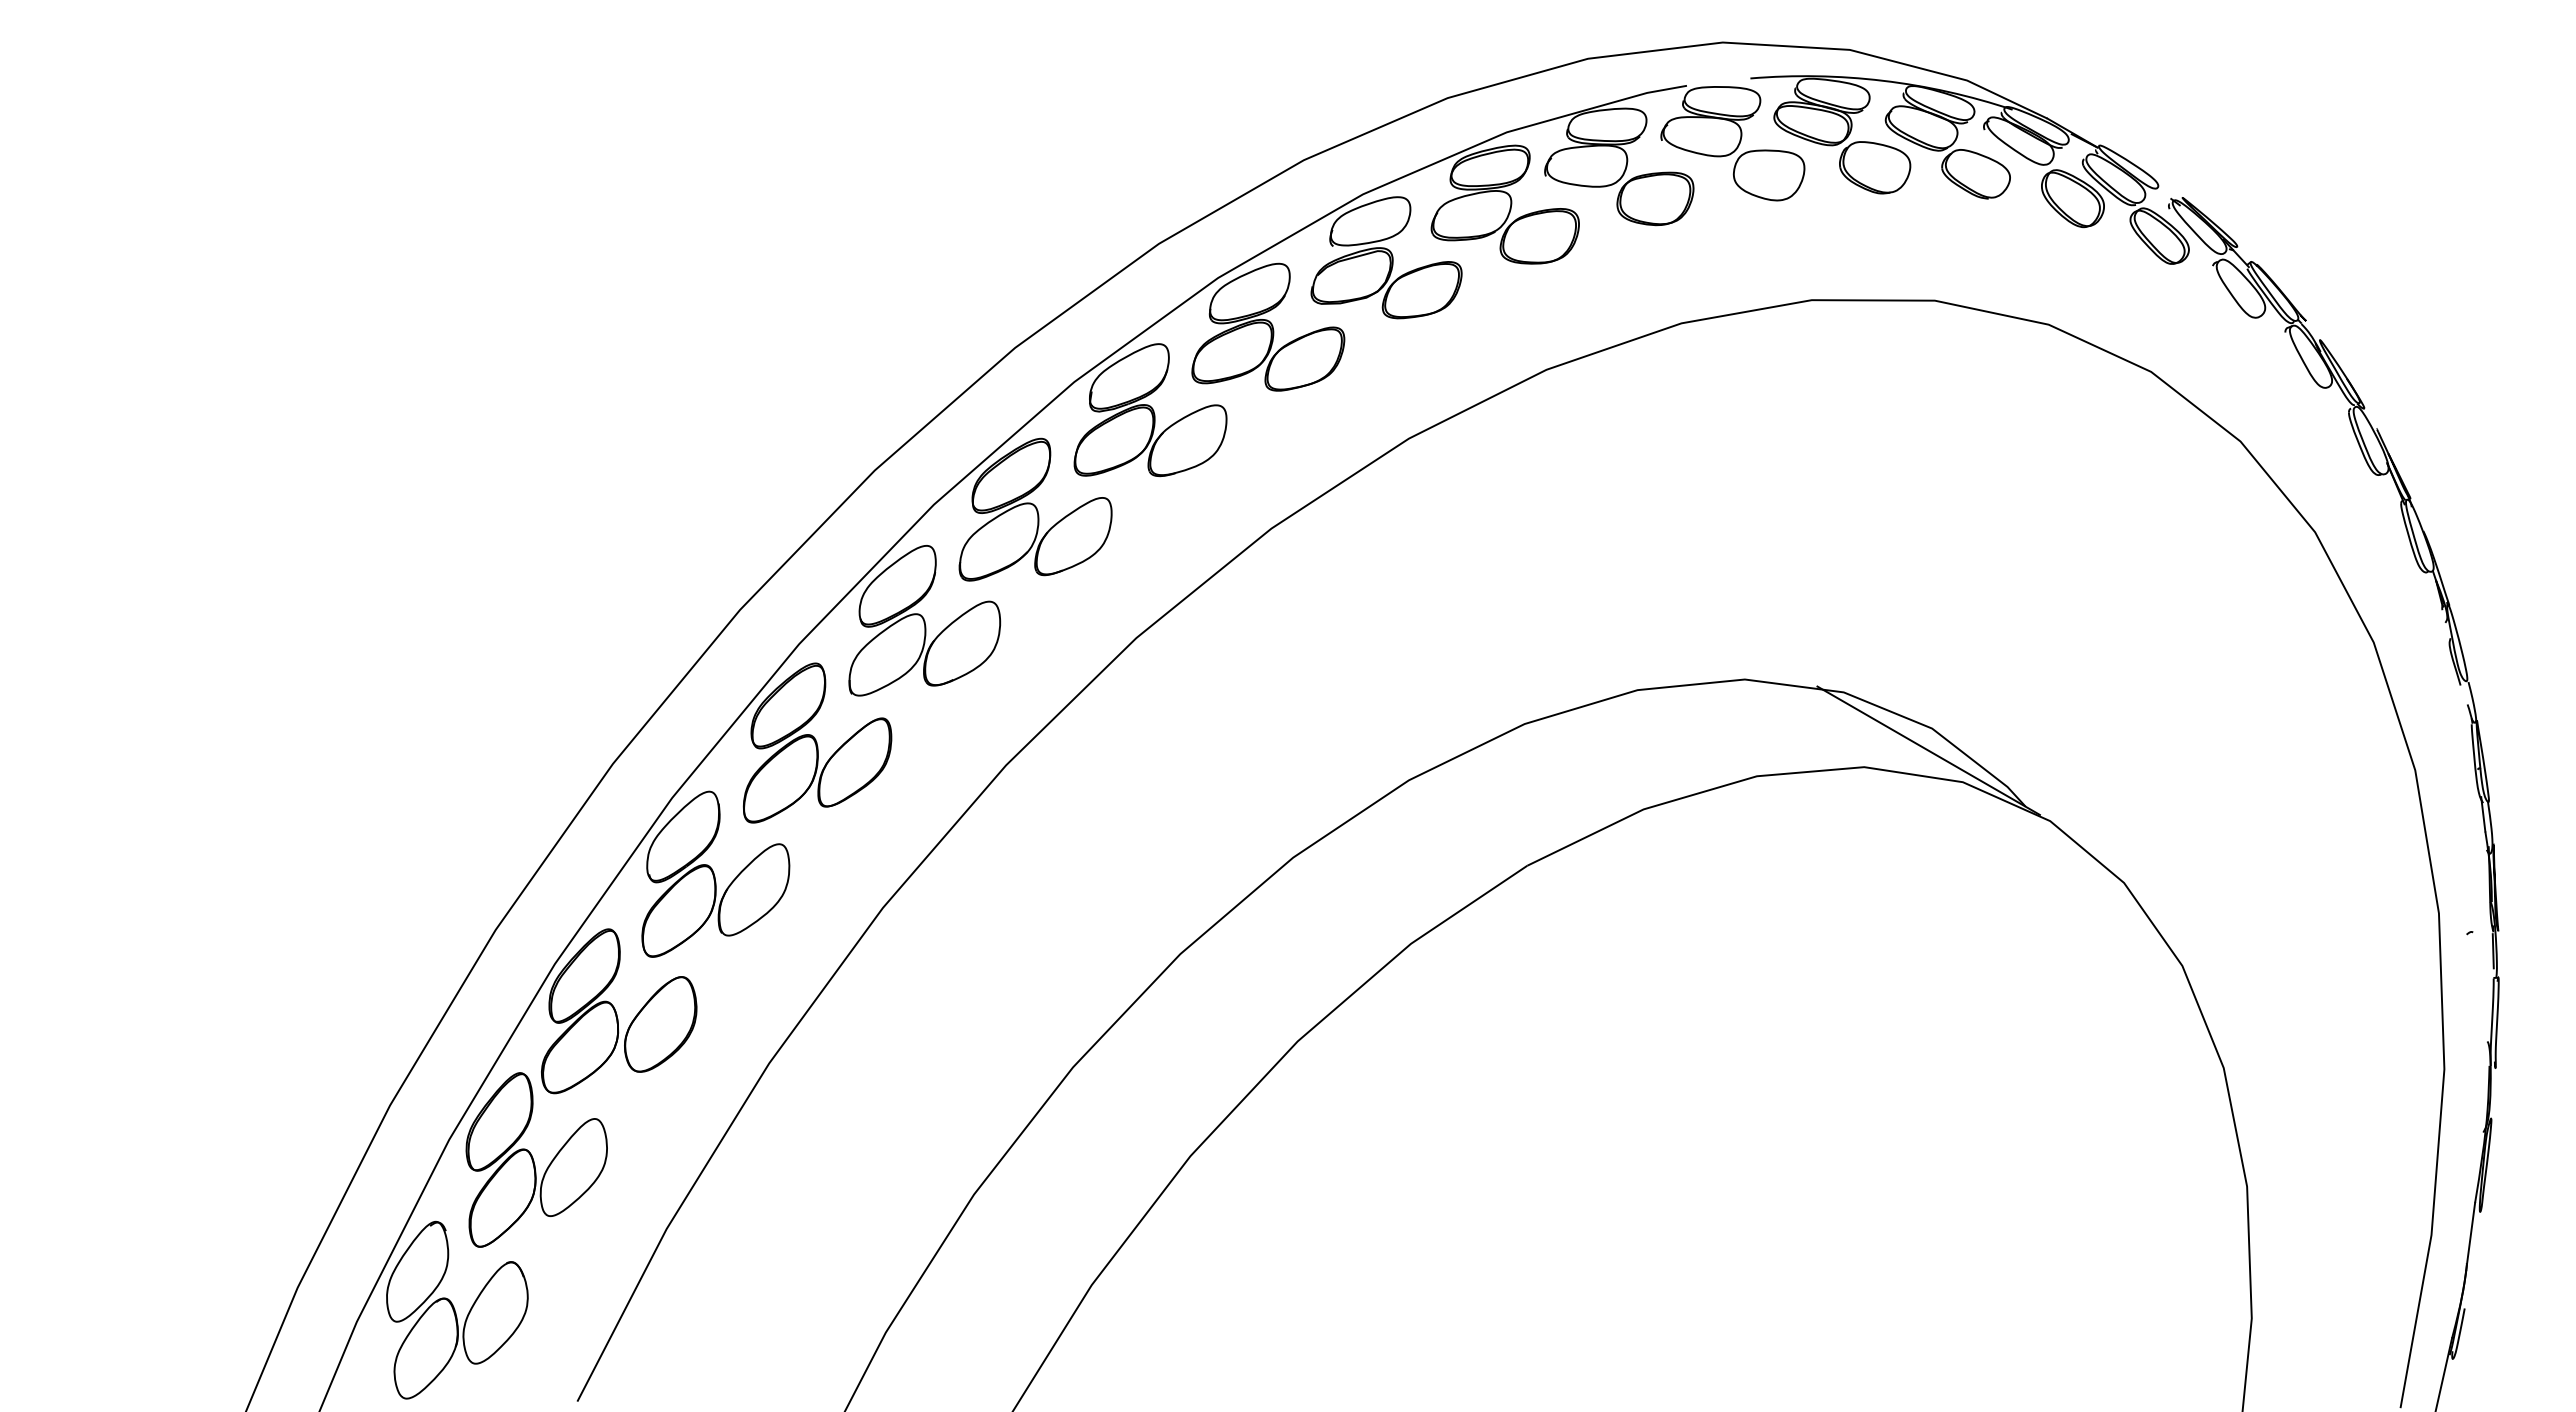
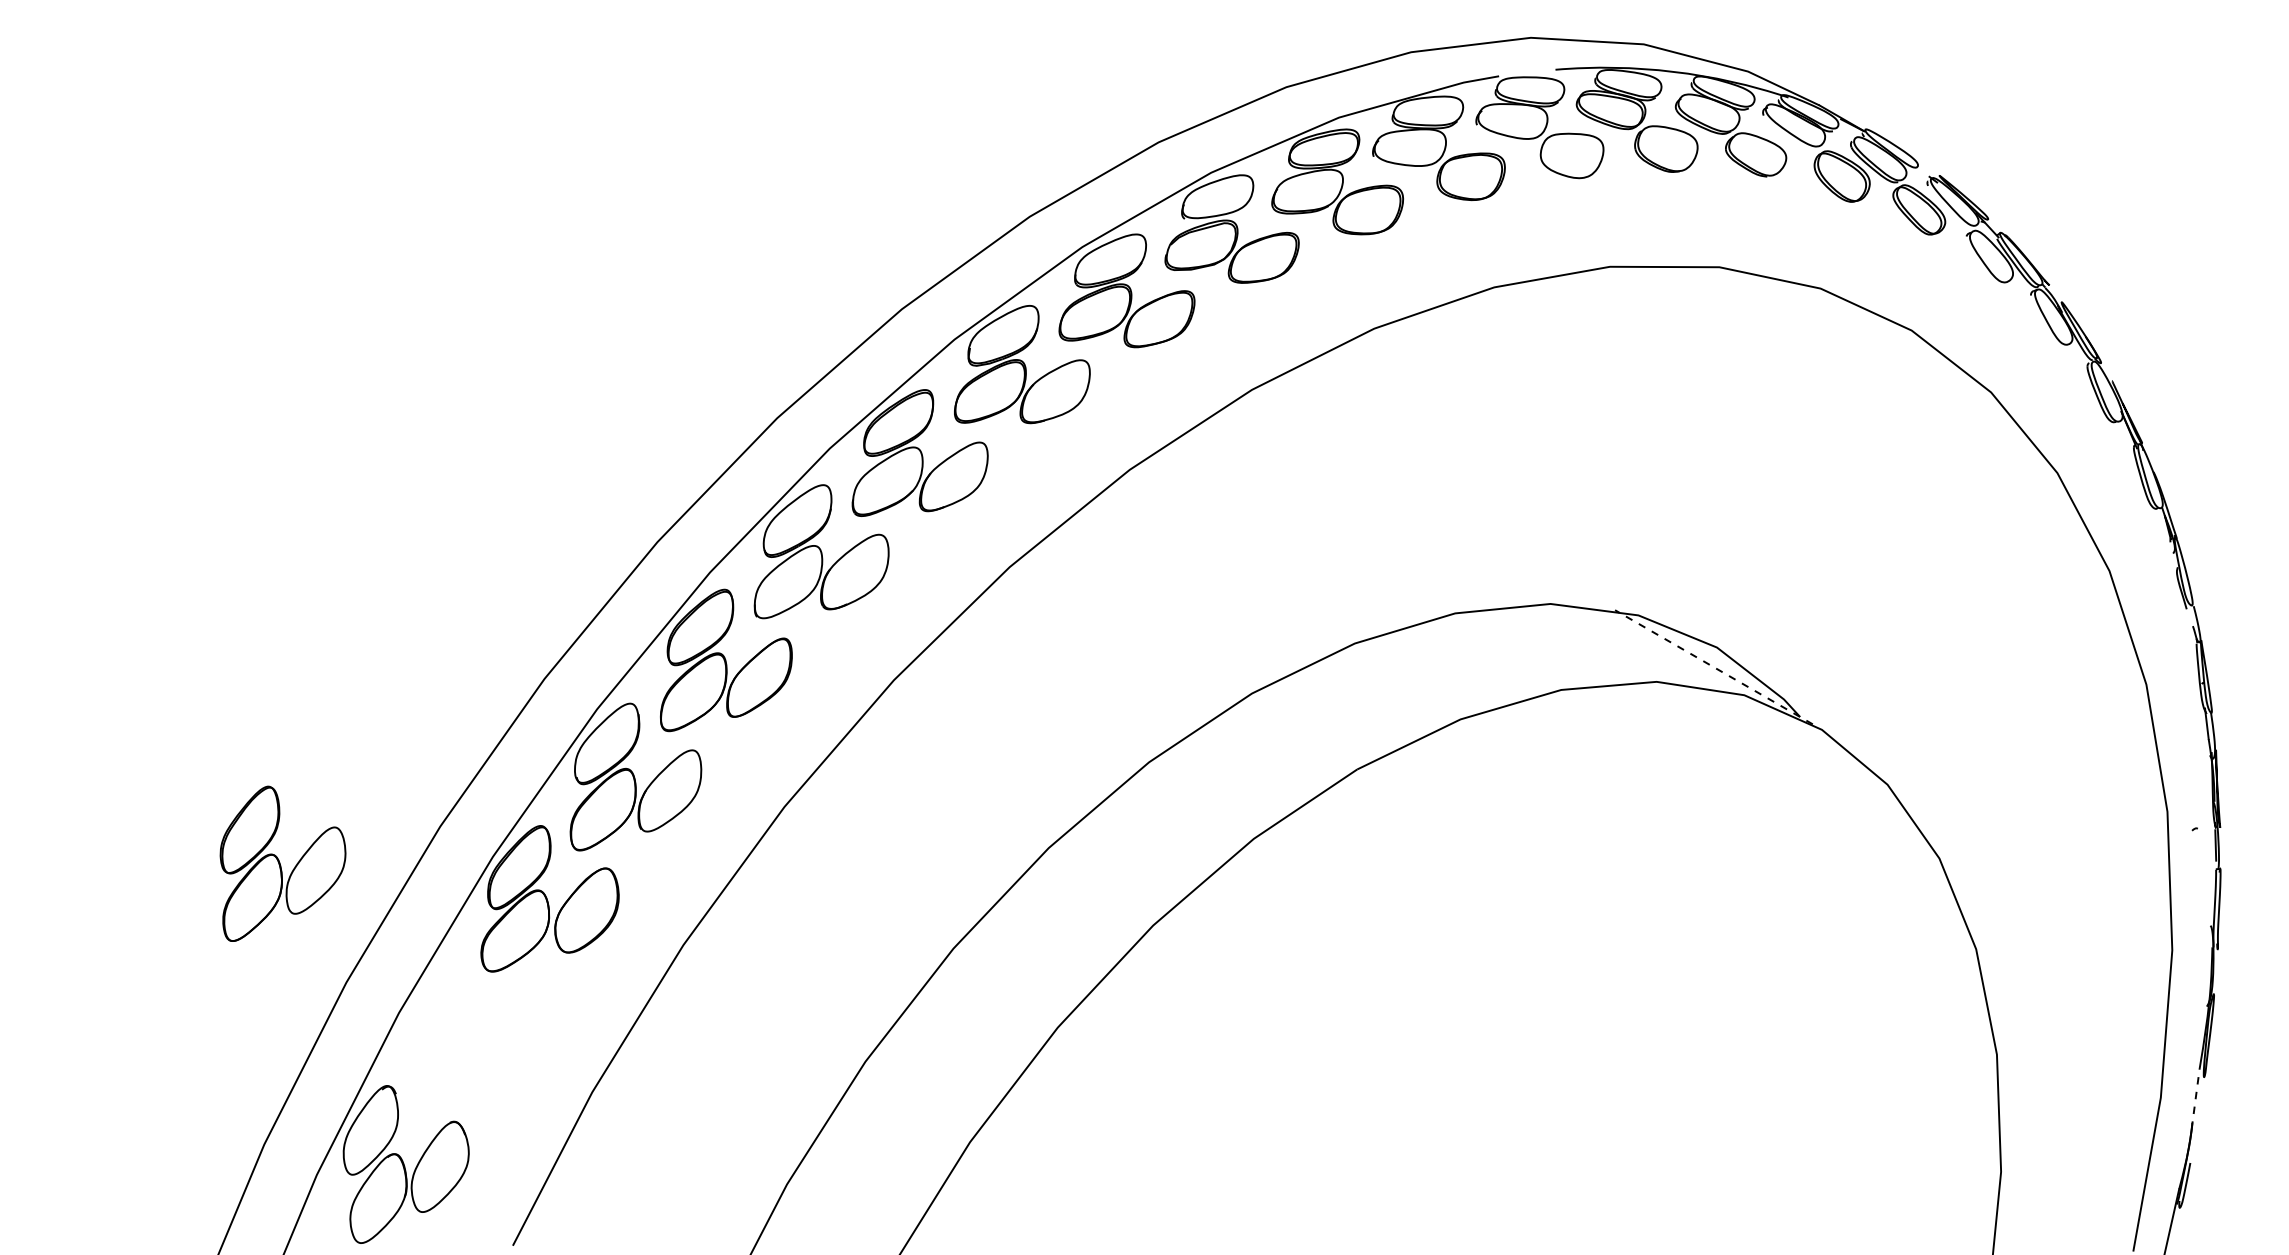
line: (1928, 750) -> (1713, 667), solid -> dashed
part: (536, 1159) -> (282, 863), moved
line: (2470, 1236) -> (2195, 1099), solid -> dashed

